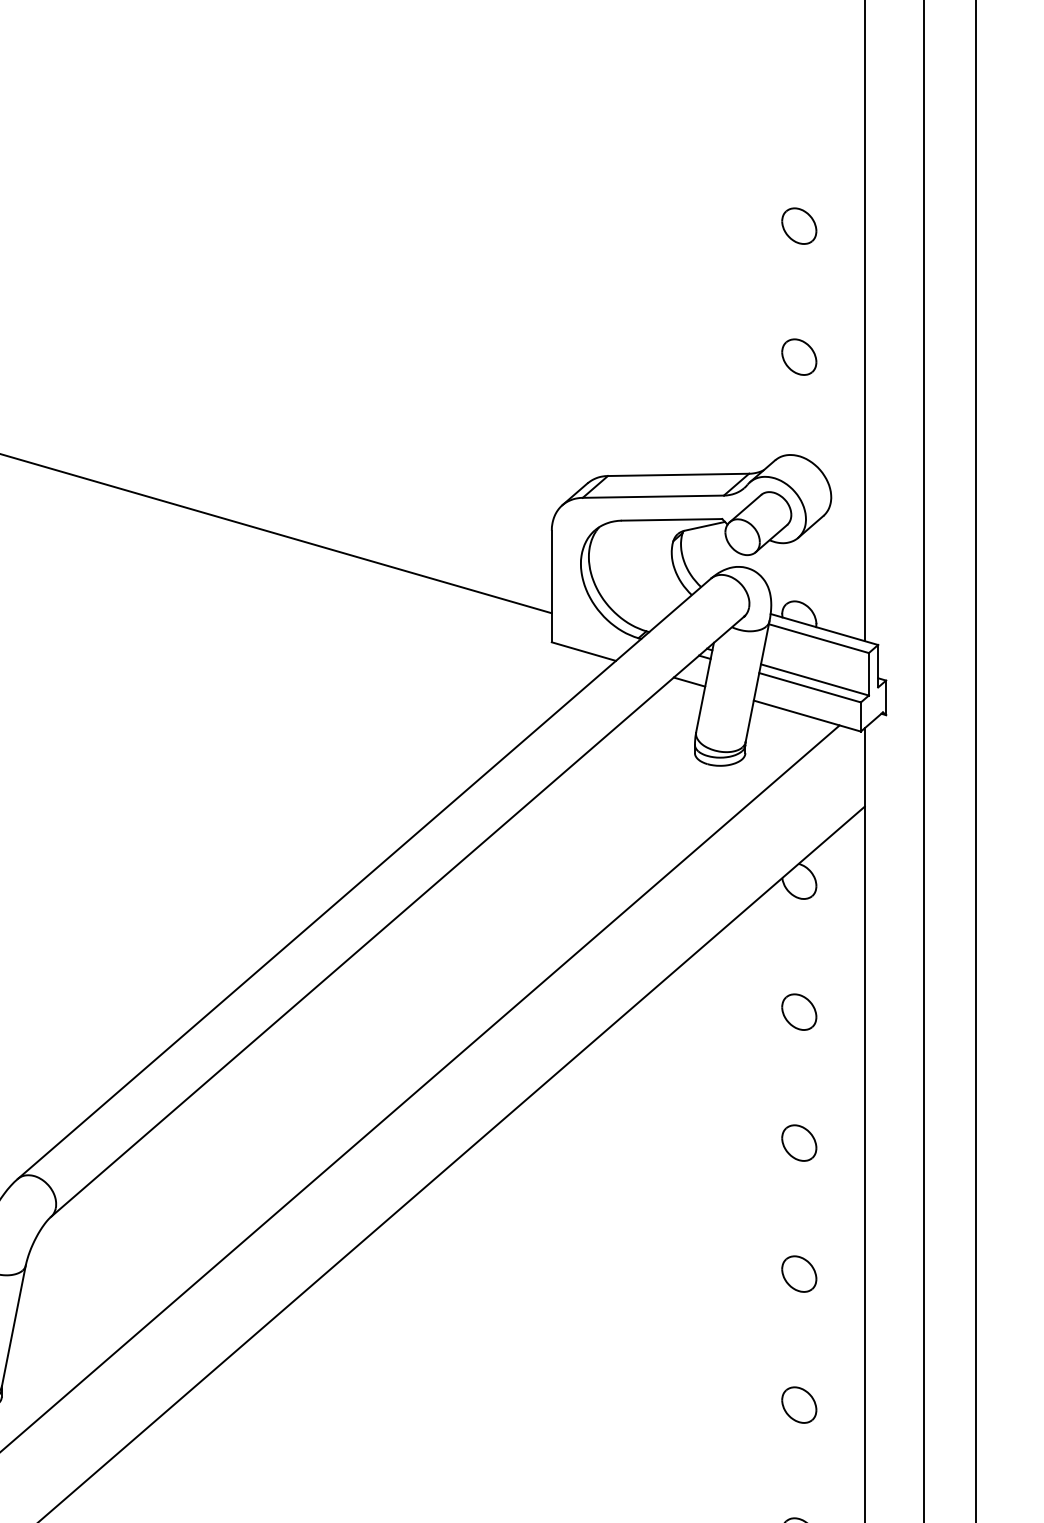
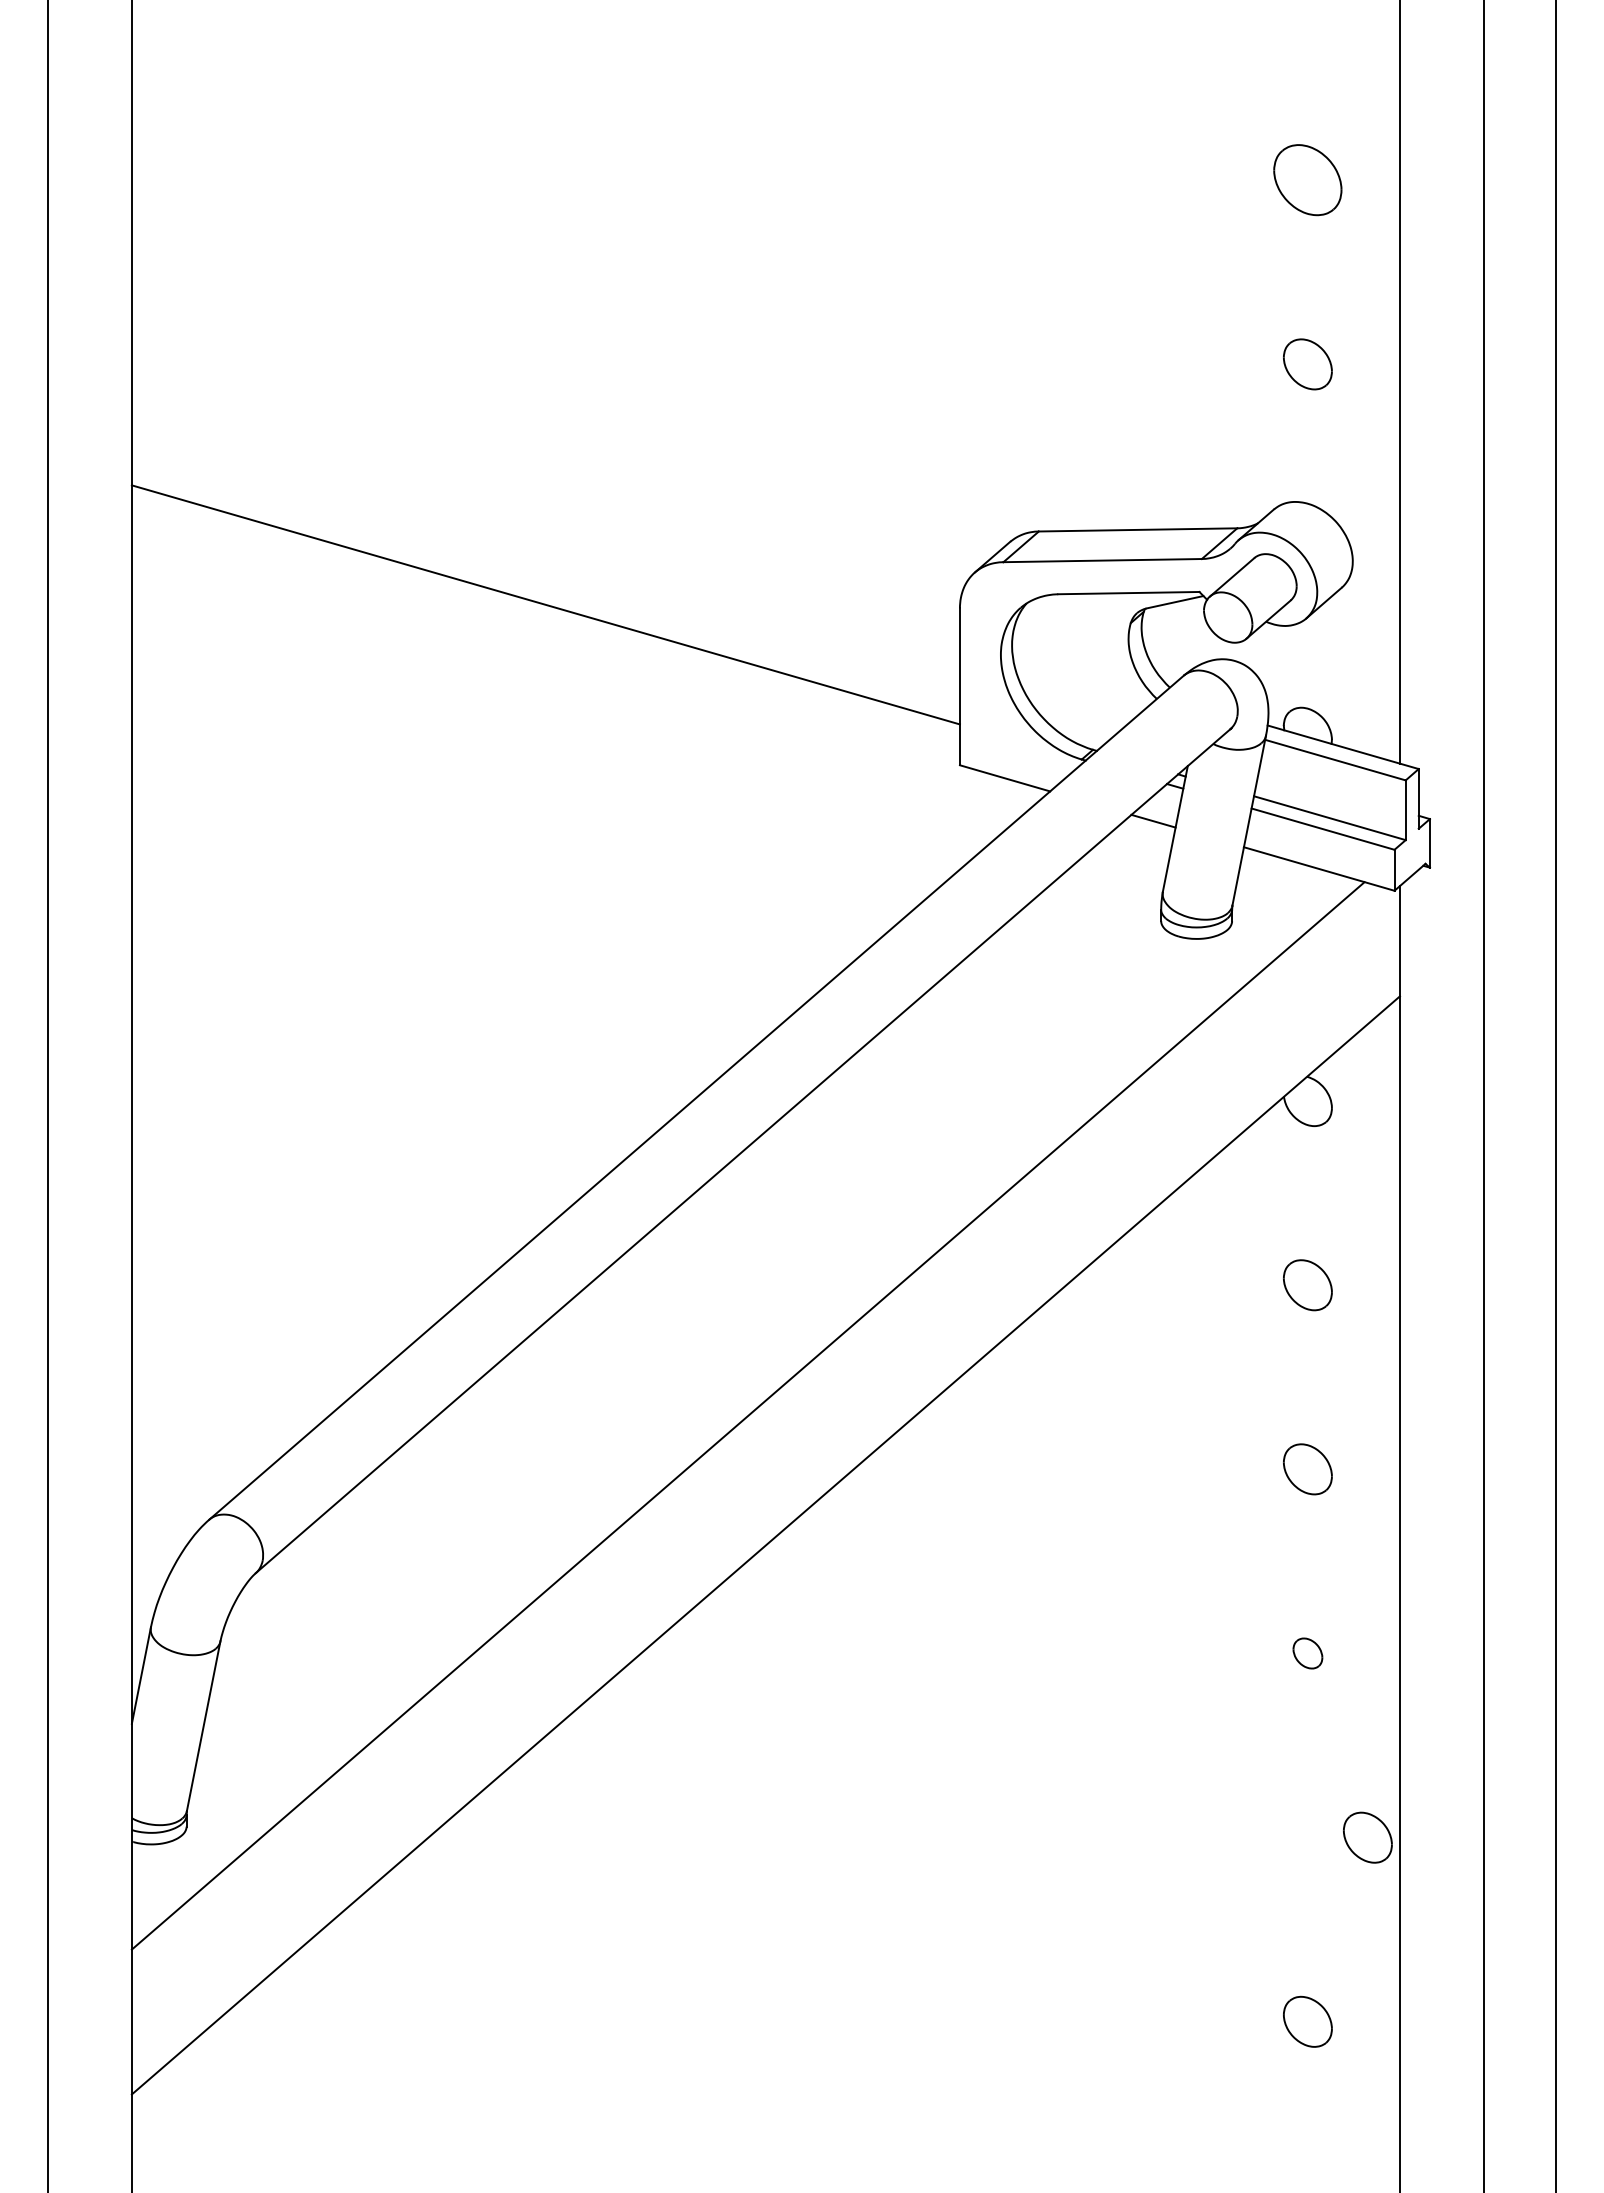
part: (799, 226) -> (1307, 180), size x1.4
part: (799, 1274) -> (1307, 1653), size x0.6
part: (799, 1404) -> (1367, 1837), moved

